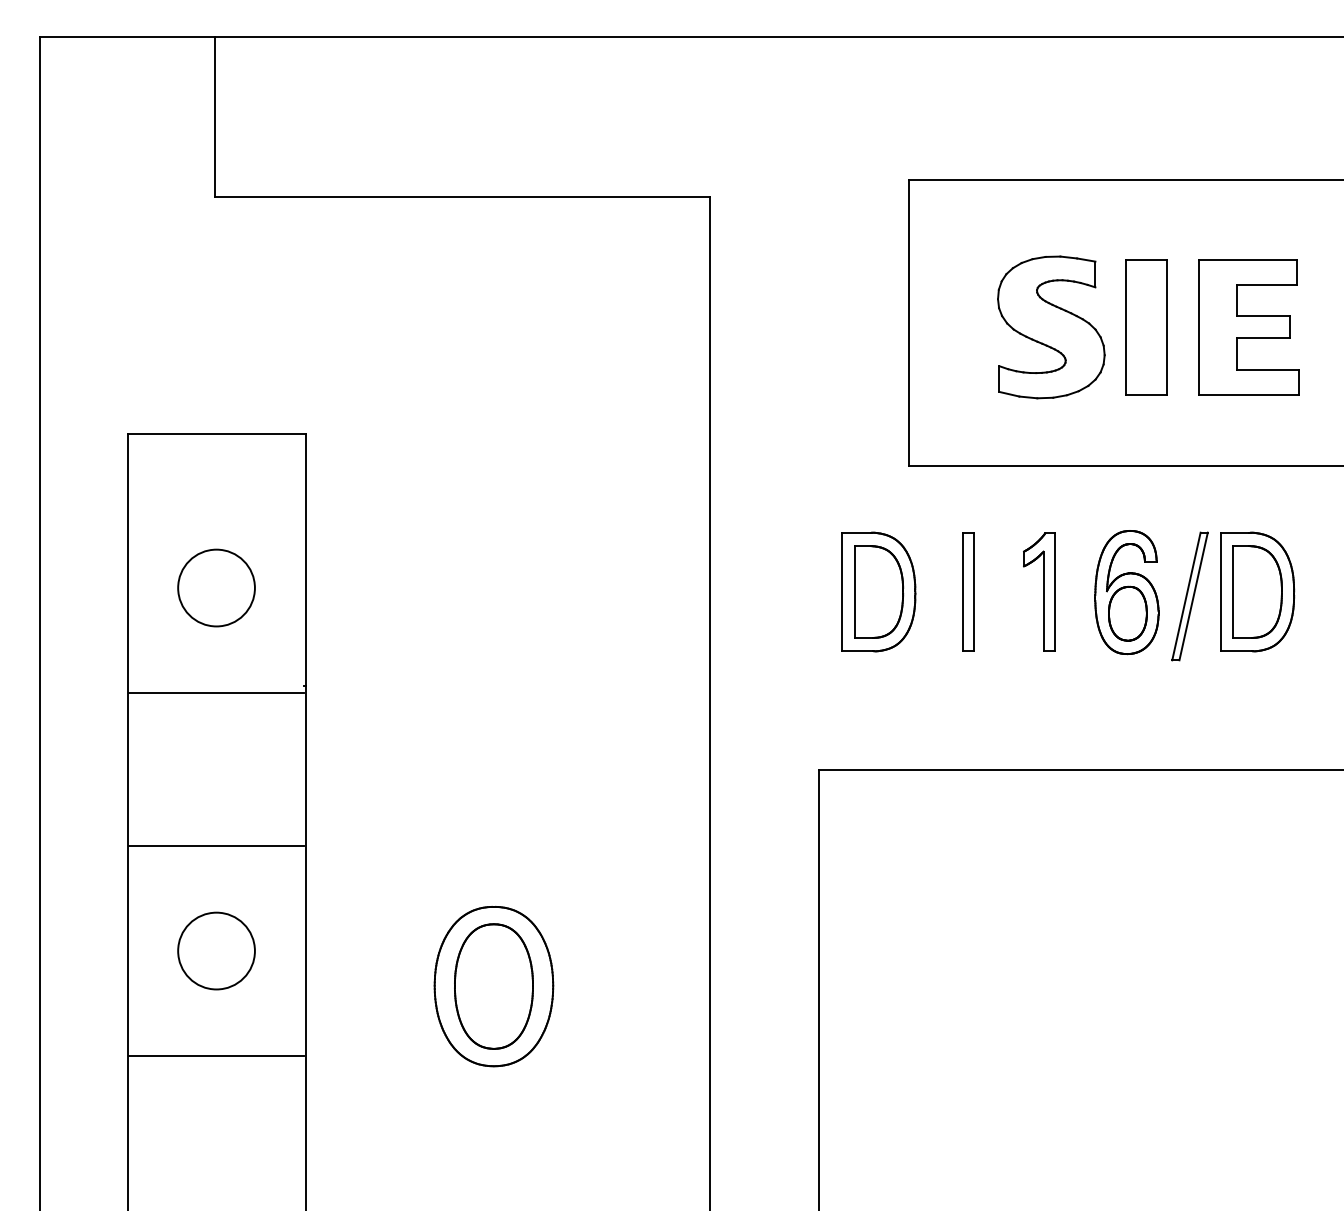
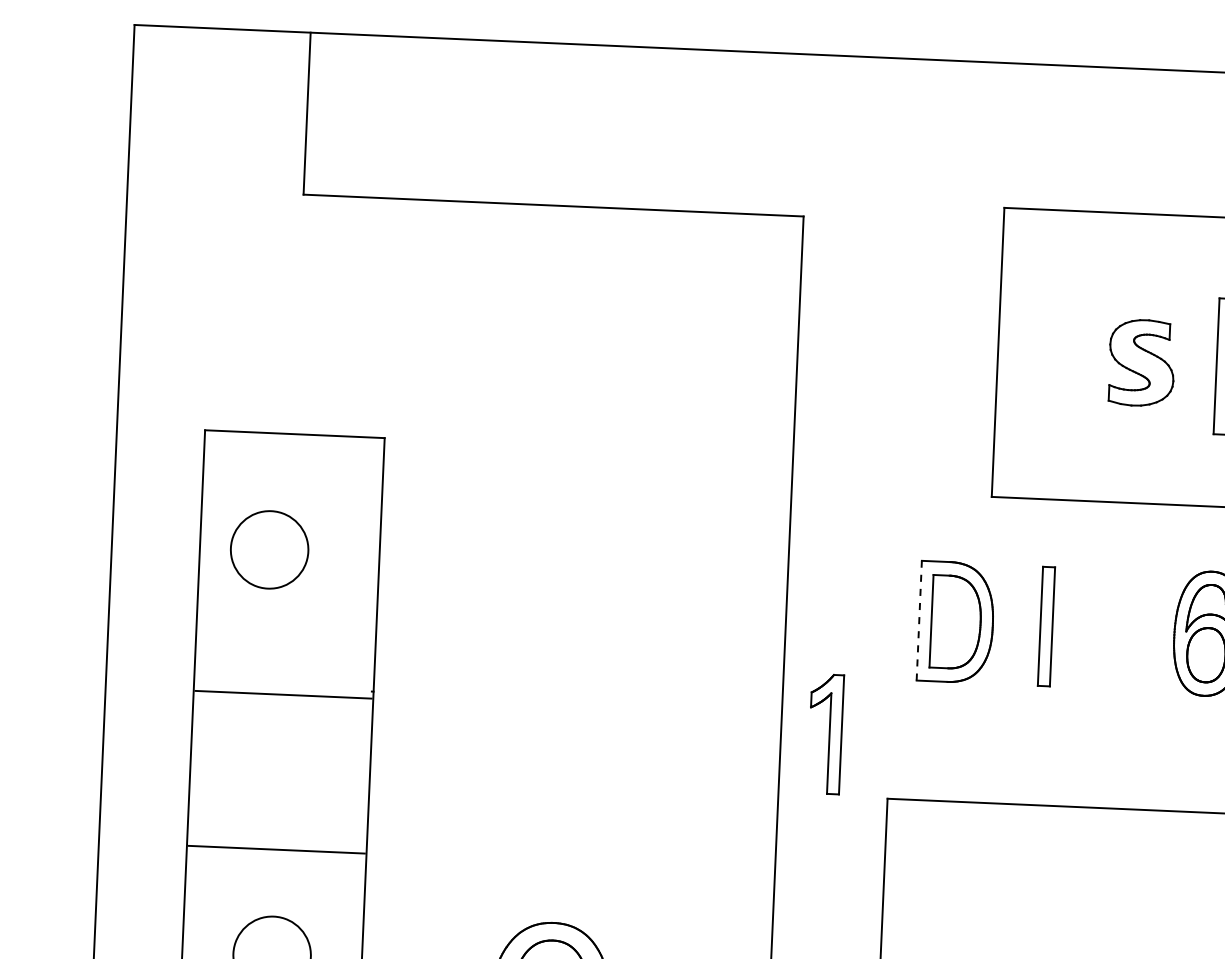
part: (1051, 327) -> (1141, 363), size x0.6
circle: (216, 587) -> (269, 549), moved
line: (842, 591) -> (919, 620), solid -> dashed
part: (1039, 591) -> (825, 733), moved

